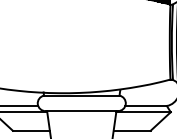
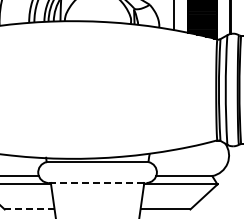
line: (81, 110) -> (97, 182), solid -> dashed
line: (31, 130) -> (29, 209), solid -> dashed

